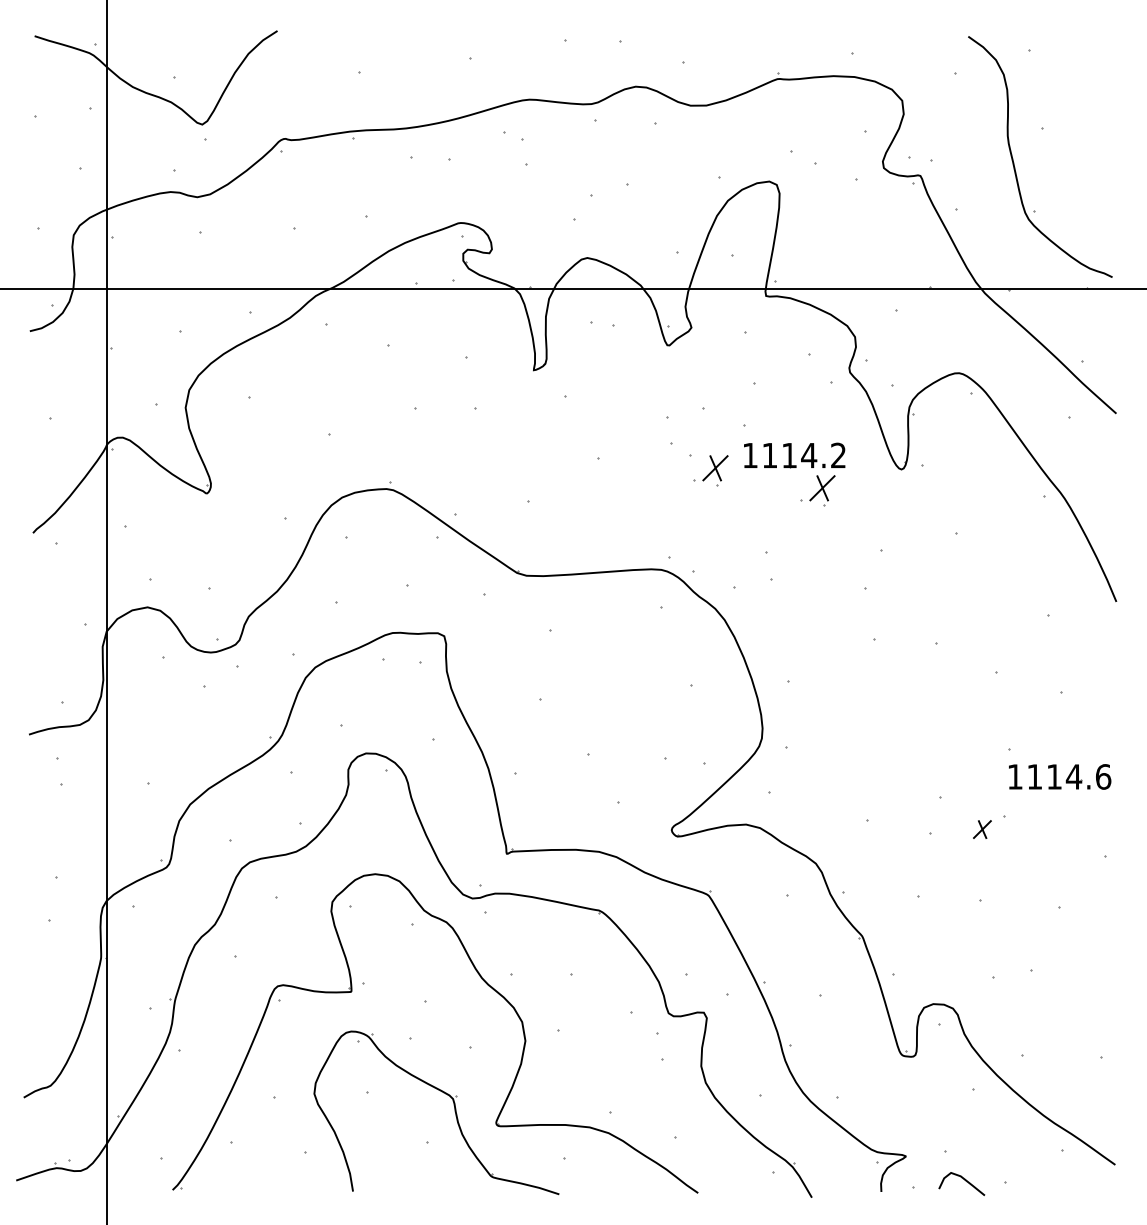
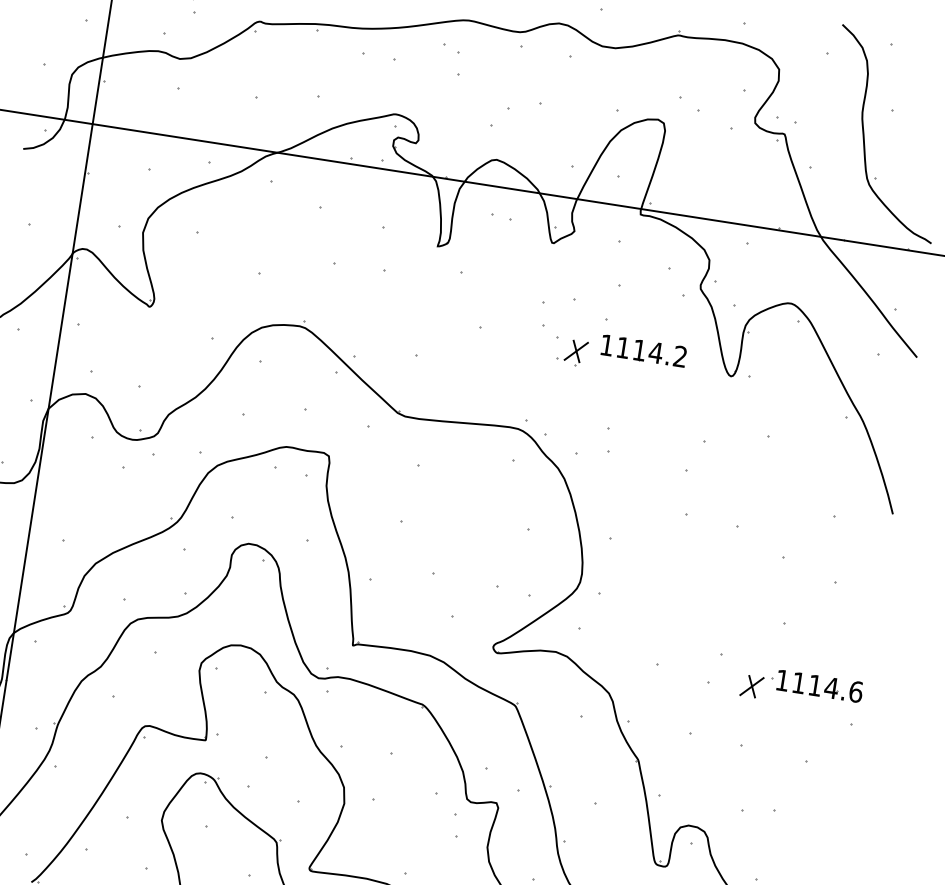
part: (817, 490) -> (658, 383), removed
part: (1060, 776) -> (820, 686), moved
part: (982, 829) -> (752, 686), size x1.43

